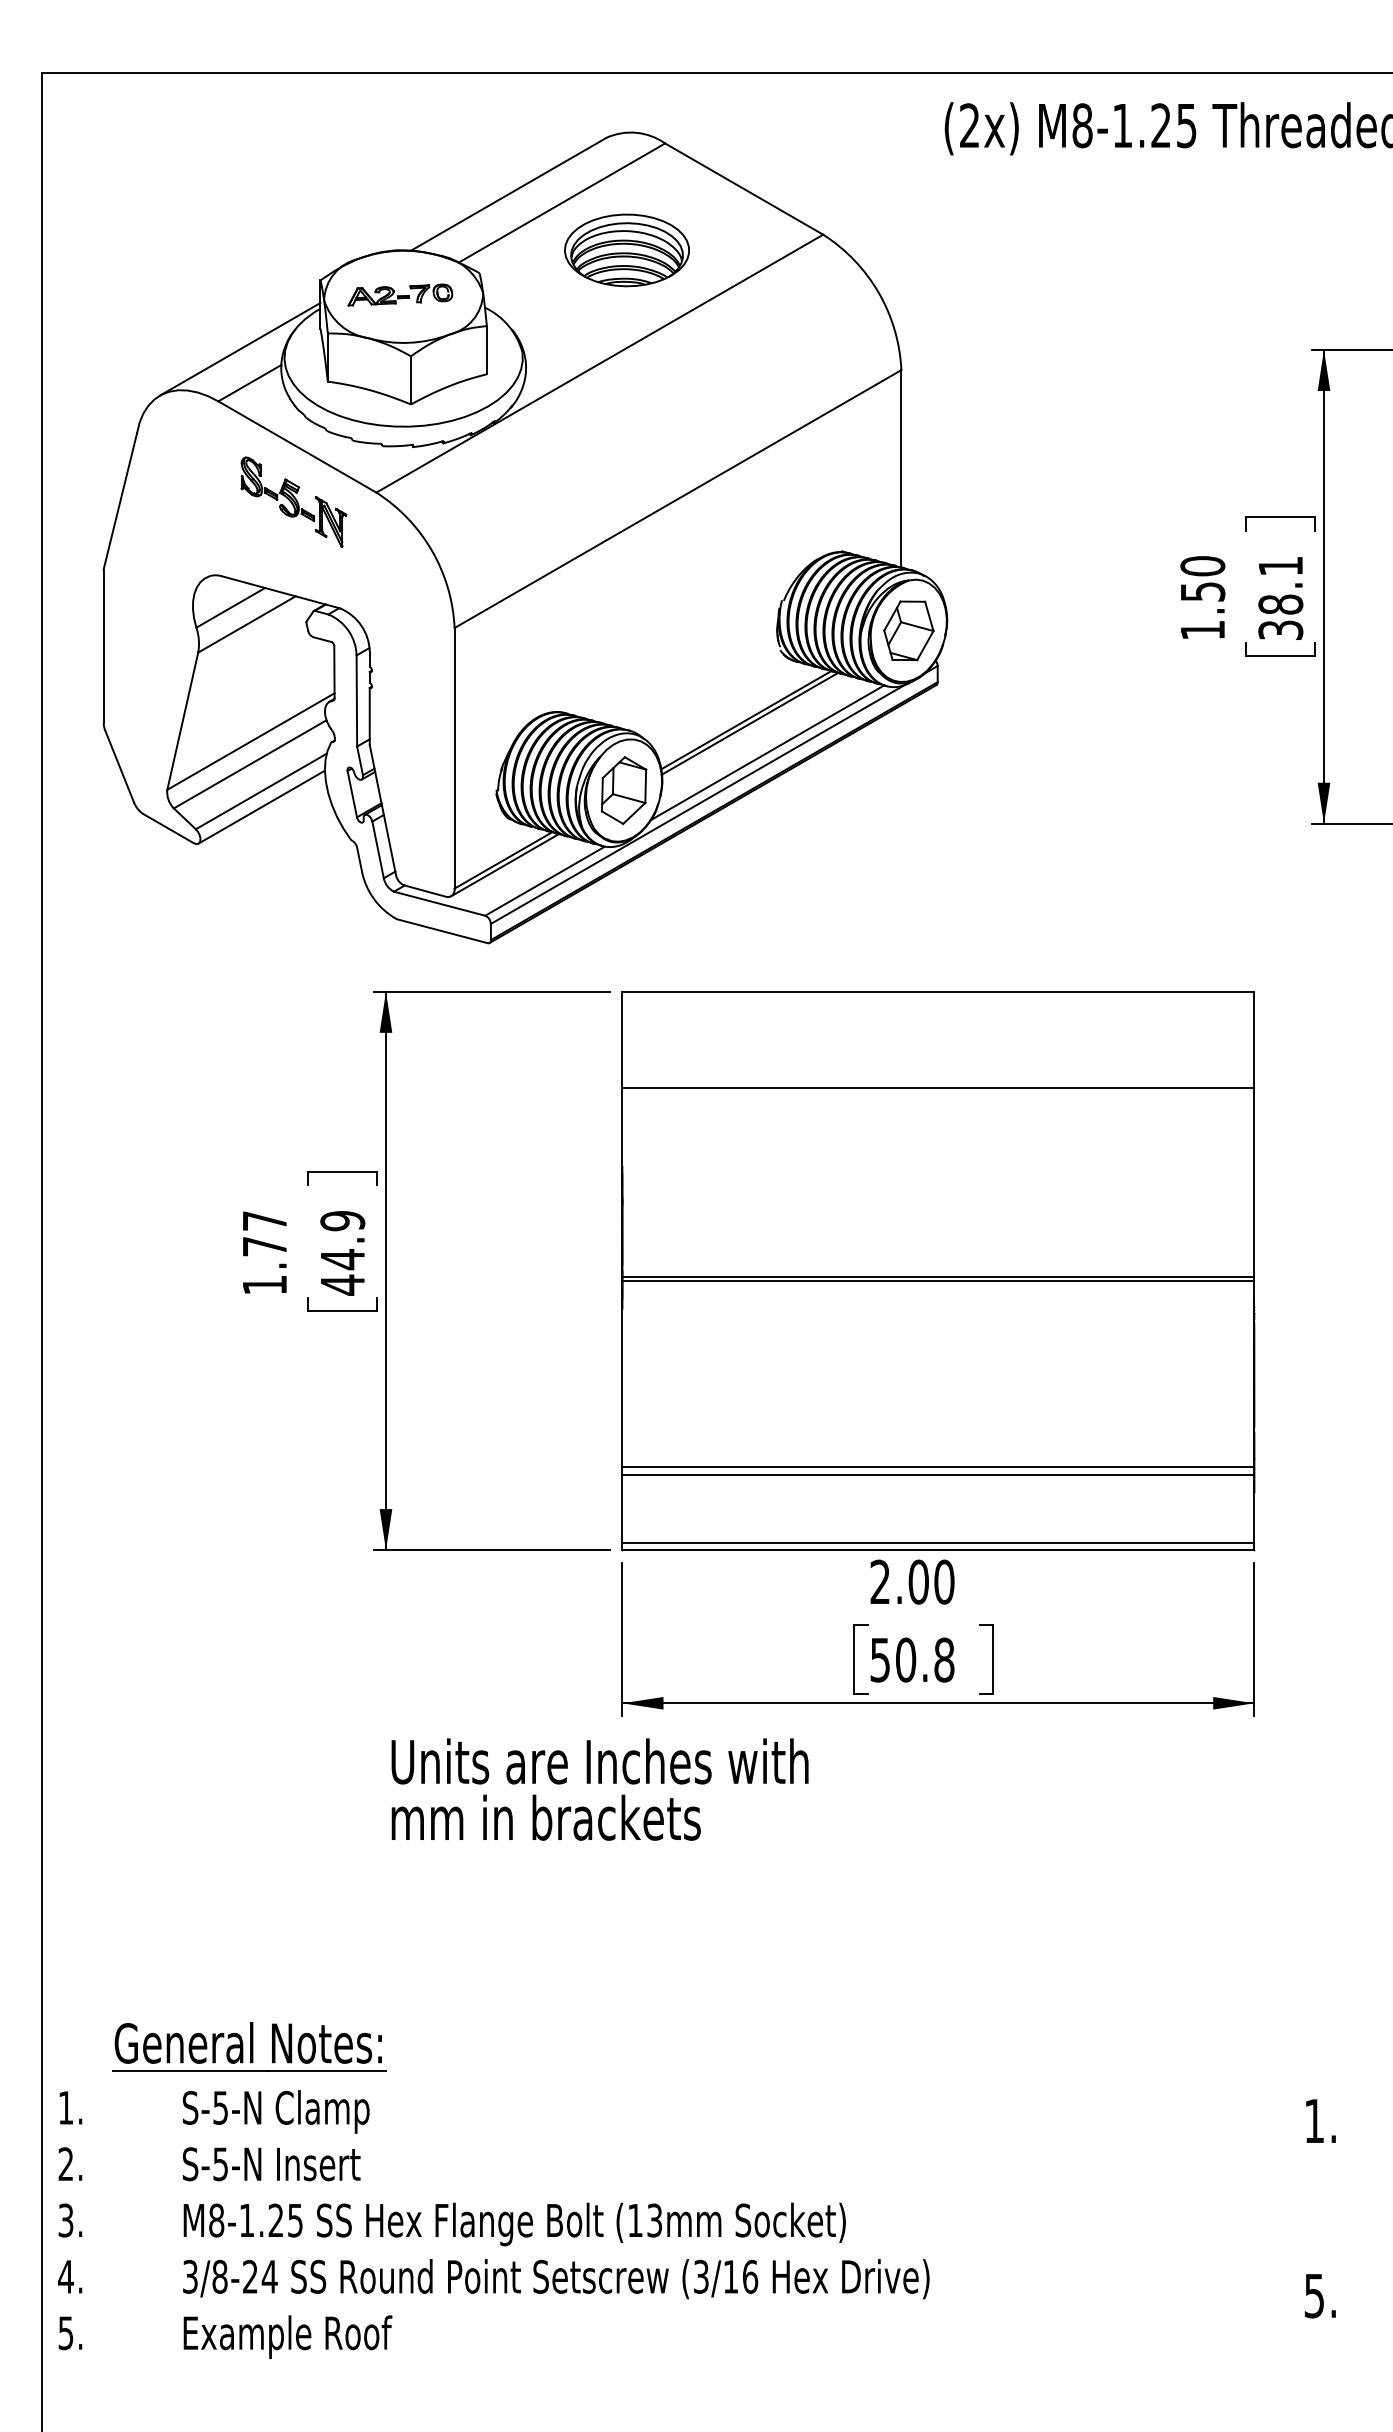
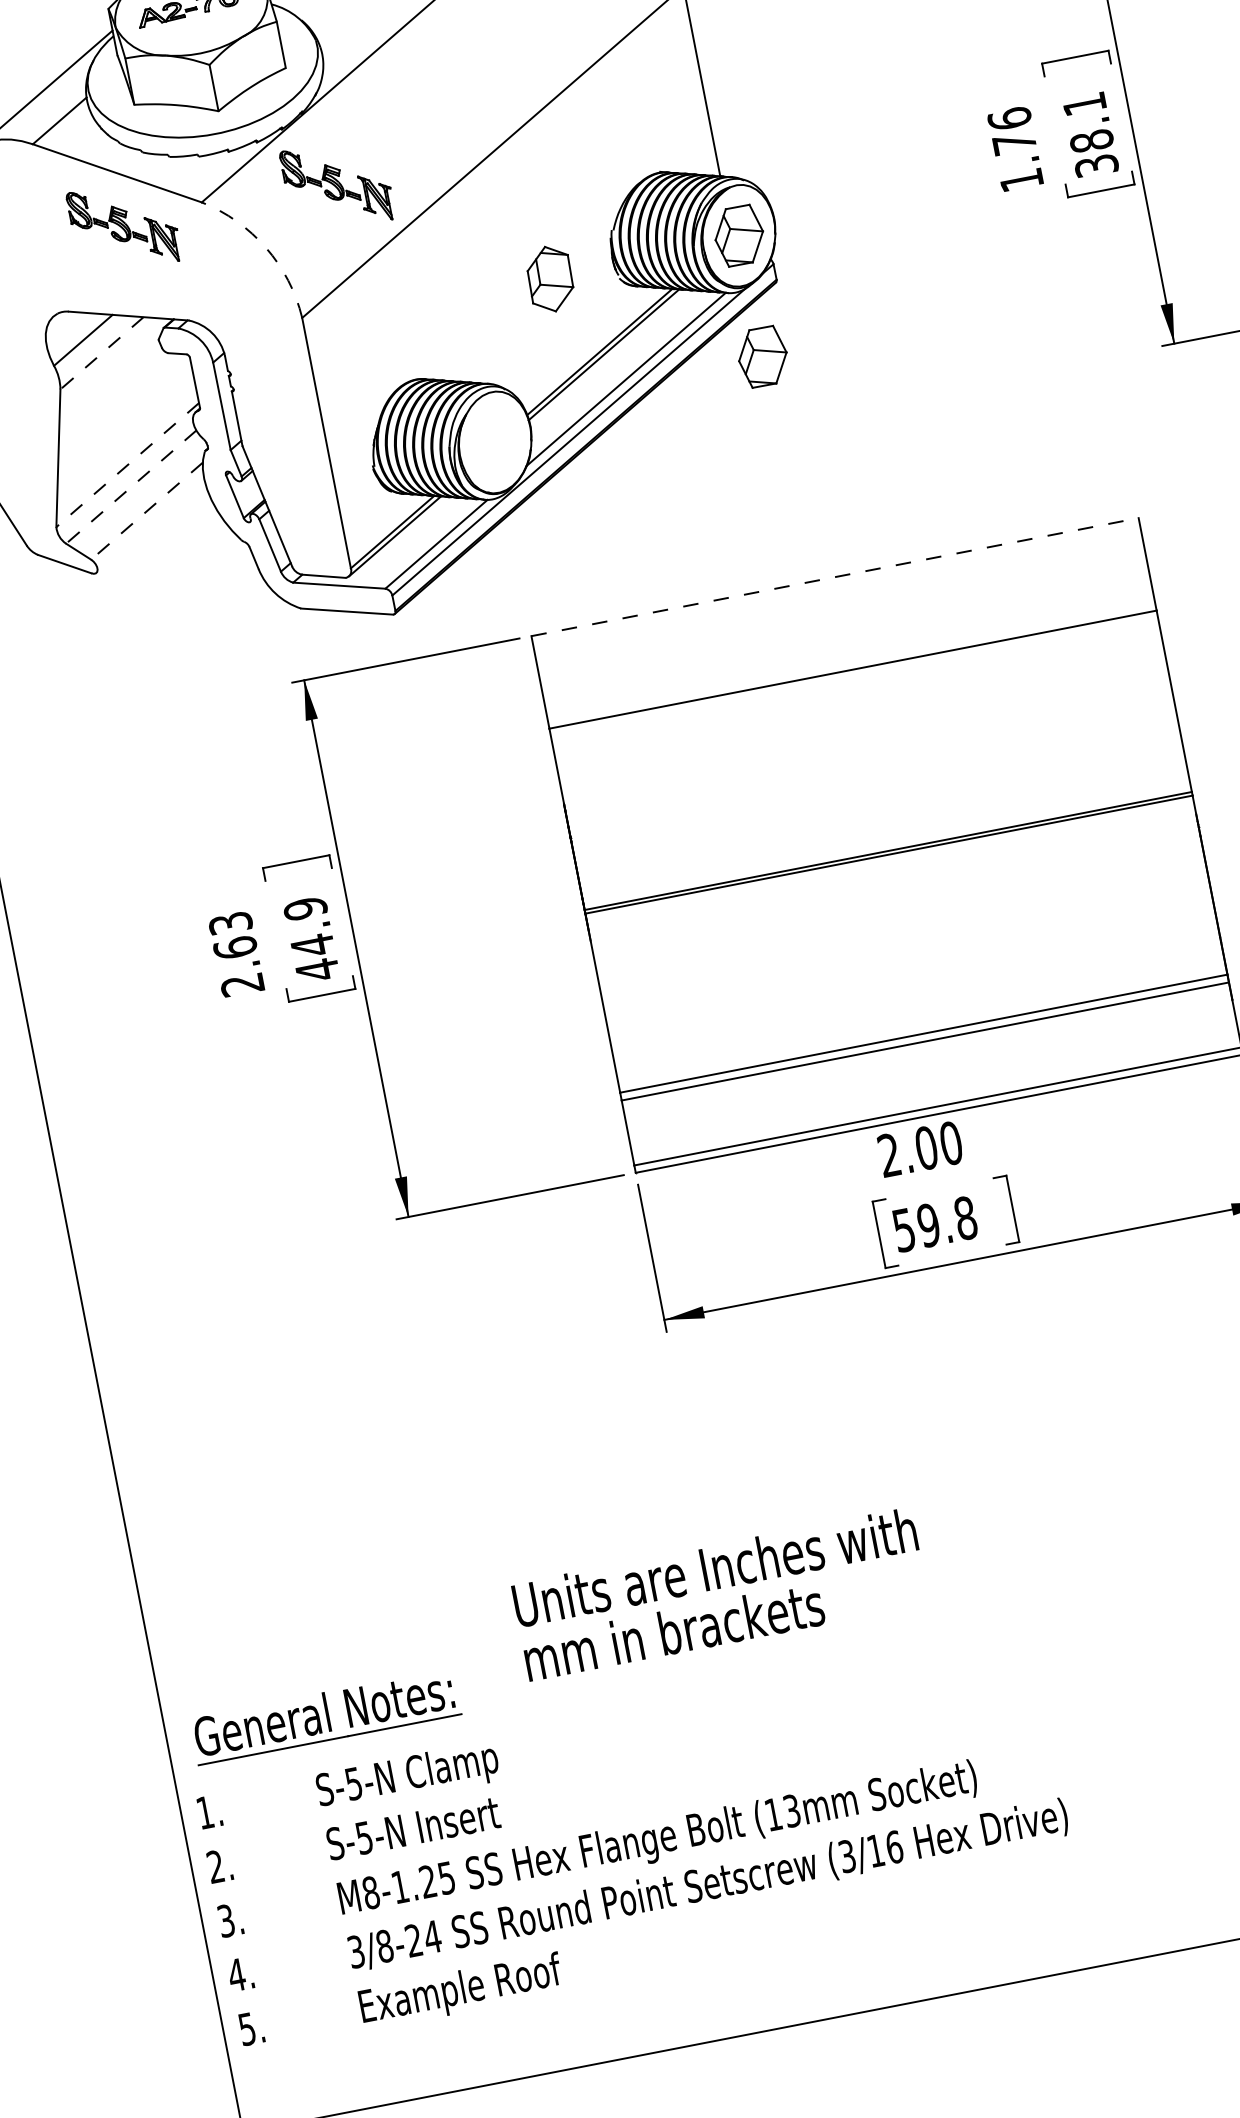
part: (515, 501) -> (337, 184), added
arc: (432, 550) -> (266, 247), solid -> dashed
text: (1202, 578) -> (1011, 130), 1.50 -> 1.76
line: (246, 624) -> (101, 353), solid -> dashed
line: (250, 741) -> (127, 465), solid -> dashed
part: (908, 756) -> (762, 356), added
line: (249, 764) -> (130, 487), solid -> dashed
part: (624, 790) -> (550, 279), moved
line: (261, 791) -> (147, 511), solid -> dashed
line: (261, 806) -> (149, 525), removed
line: (938, 991) -> (835, 576), solid -> dashed
text: (264, 1252) -> (236, 953), 1.77 -> 2.63
text: (905, 1659) -> (928, 1224), 50.8 -> 59.8
text: (599, 1789) -> (719, 1594), moved
part: (249, 2046) -> (325, 1716), moved

